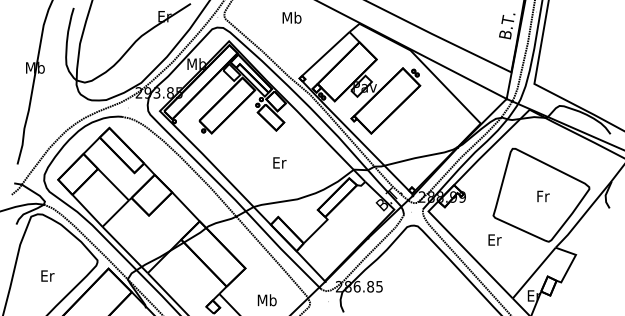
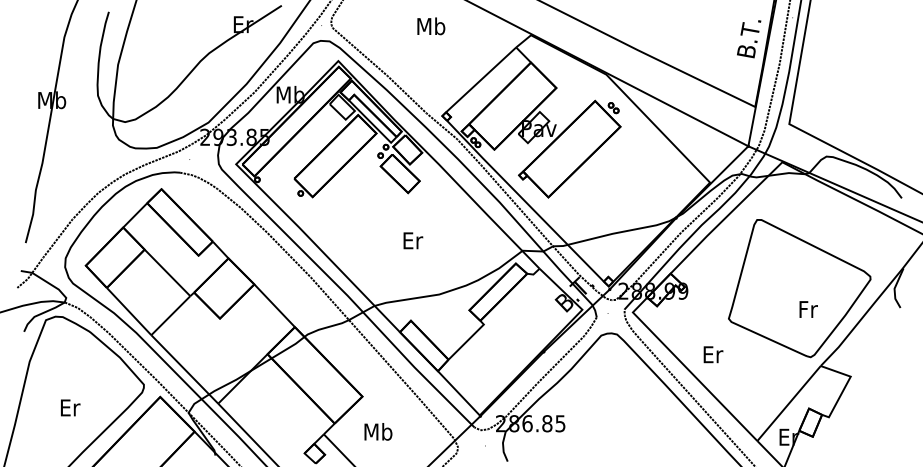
text: (543, 196) -> (808, 309), moved
text: (494, 239) -> (712, 353), moved
text: (266, 300) -> (377, 432), moved

